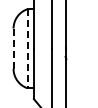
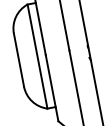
line: (27, 48) -> (37, 56), dashed -> solid
line: (13, 49) -> (19, 61), dashed -> solid

